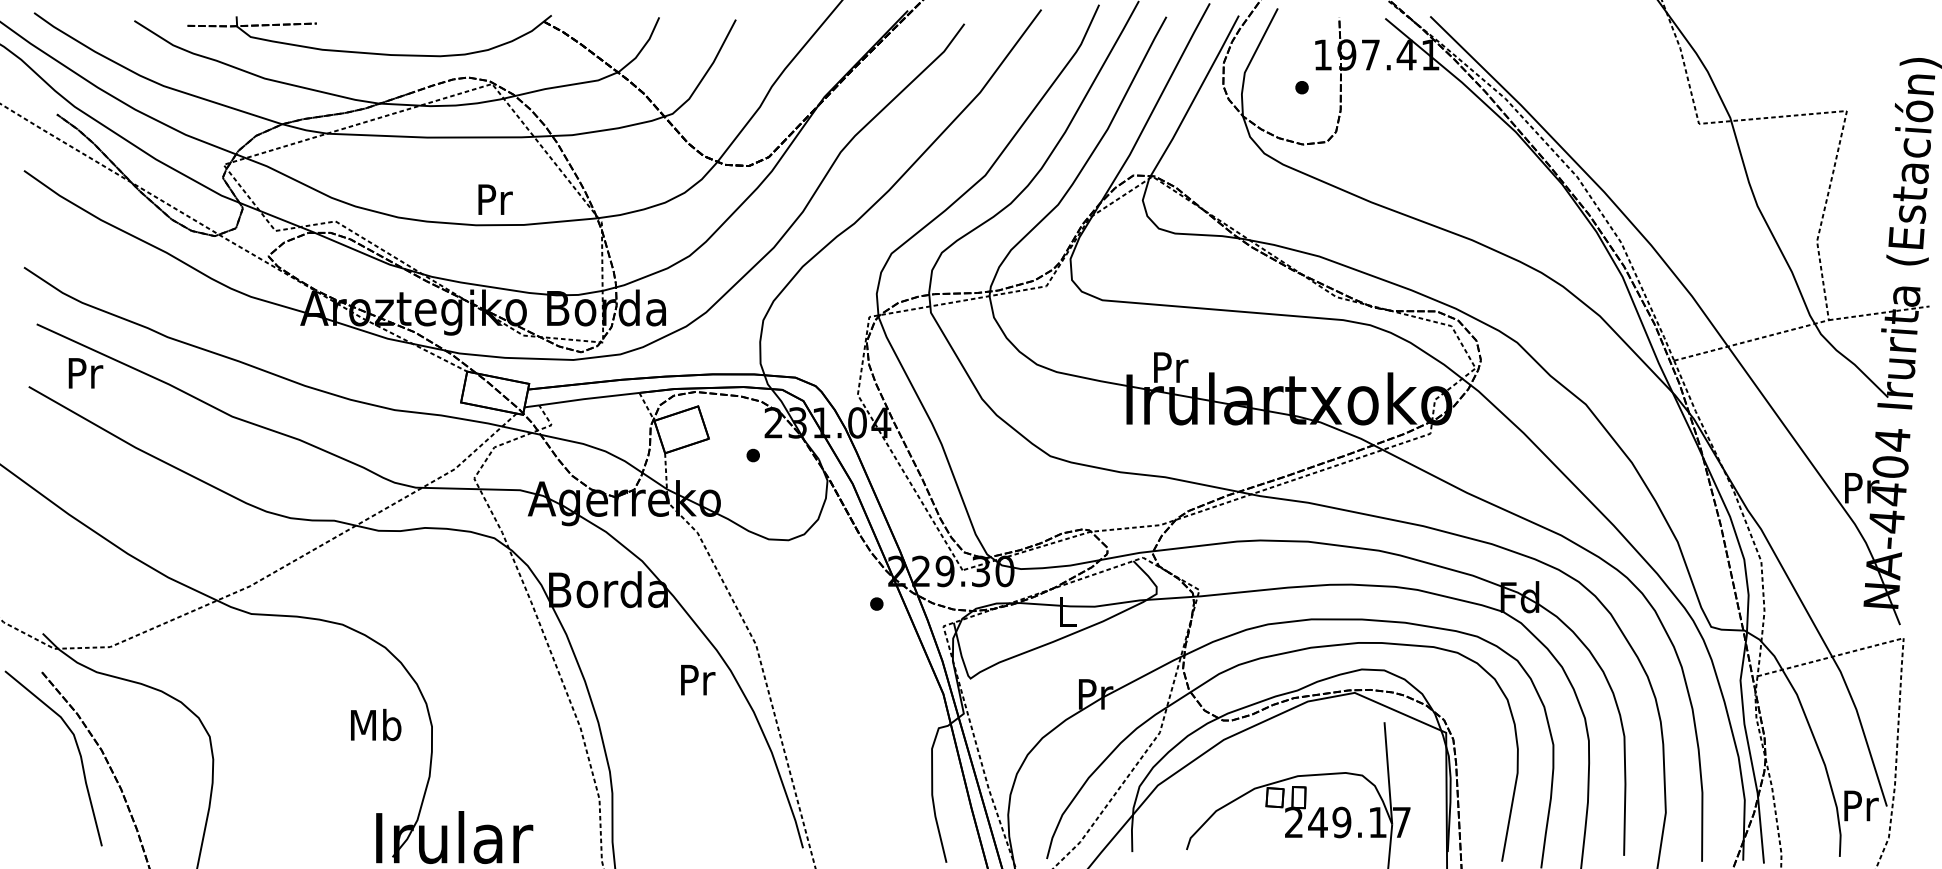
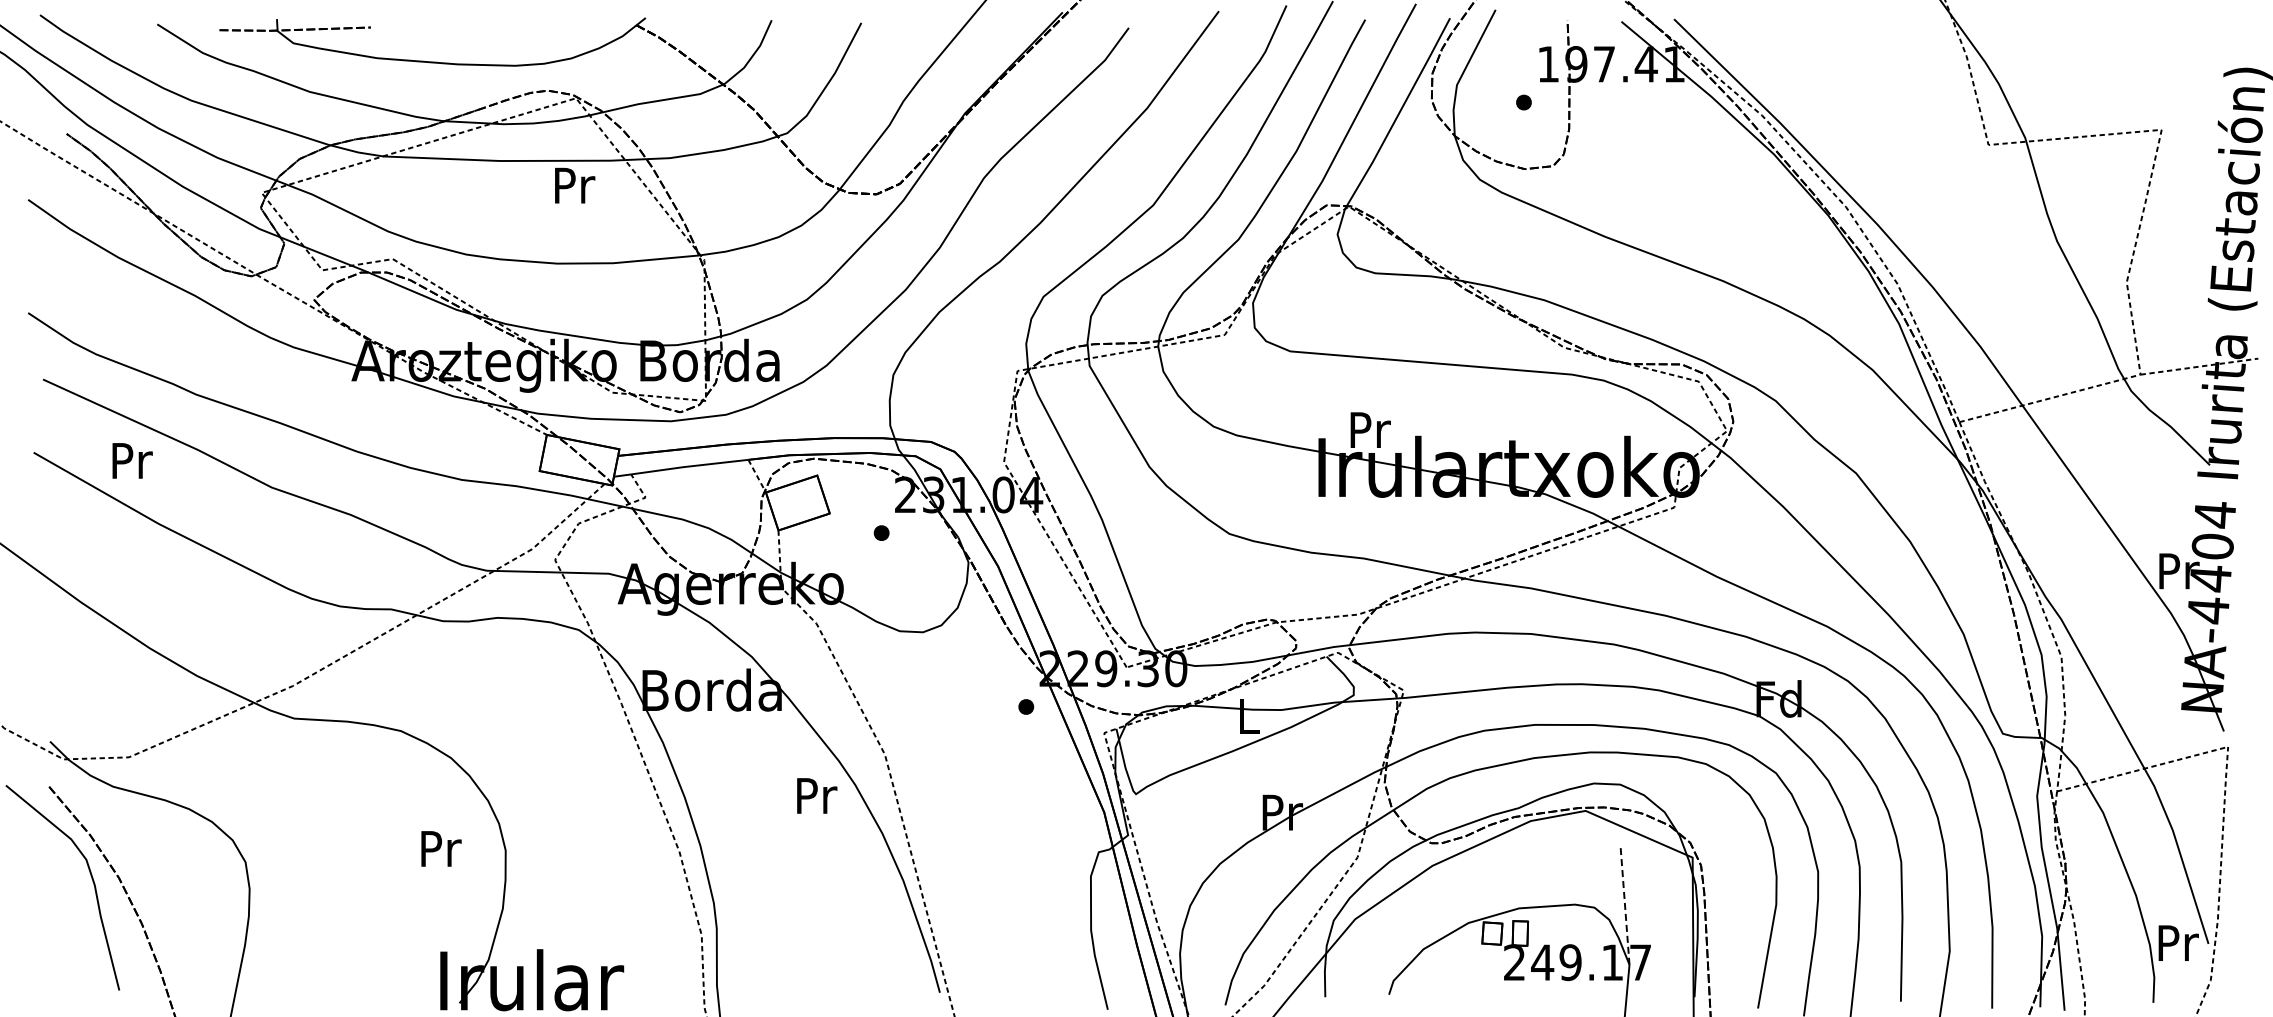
text: (495, 199) -> (575, 185), moved
text: (85, 372) -> (132, 460), moved
text: (375, 724) -> (439, 848), Mb -> Pr
line: (1388, 773) -> (1625, 905), solid -> dashed

